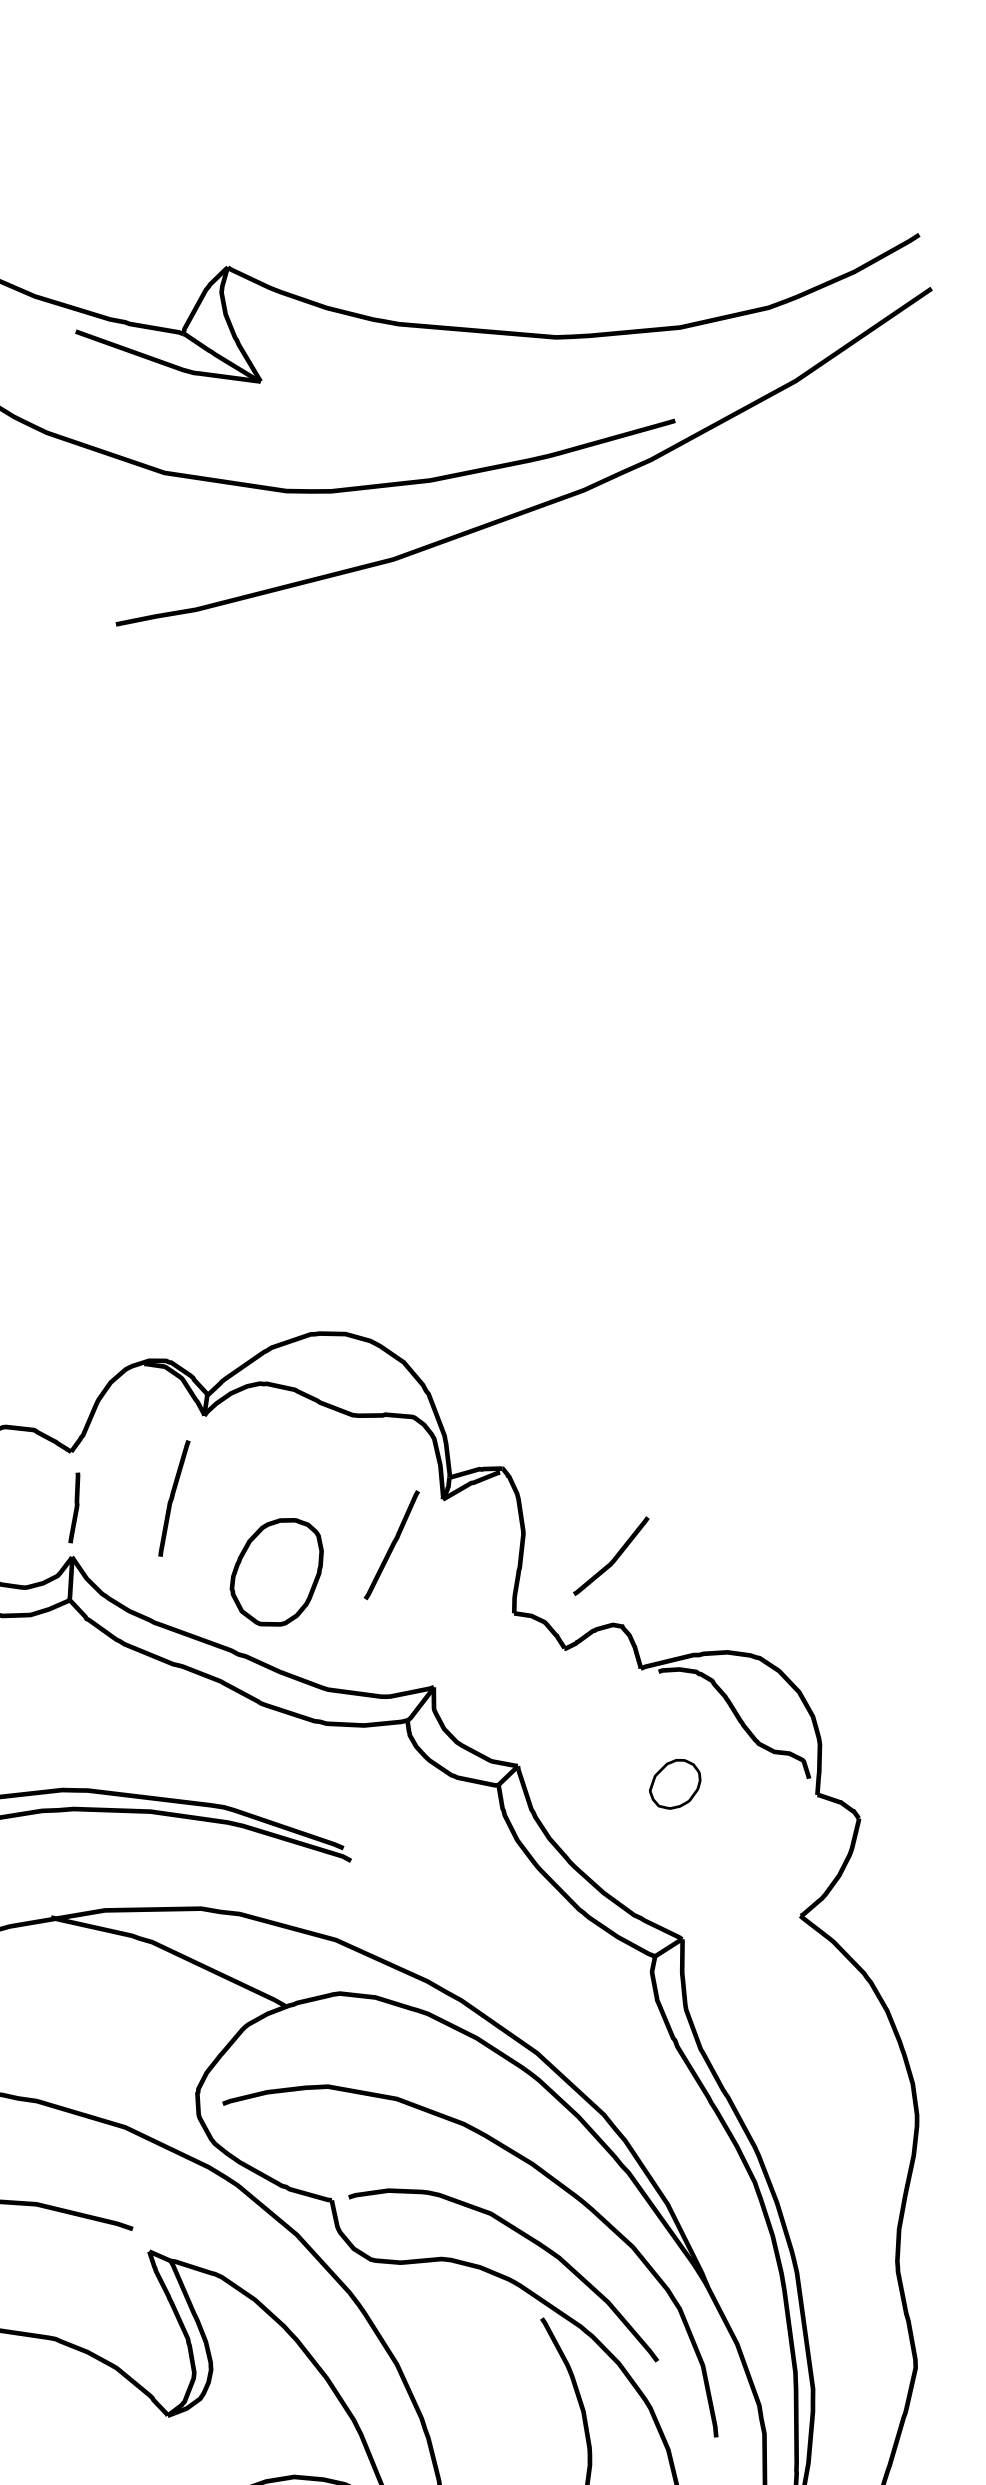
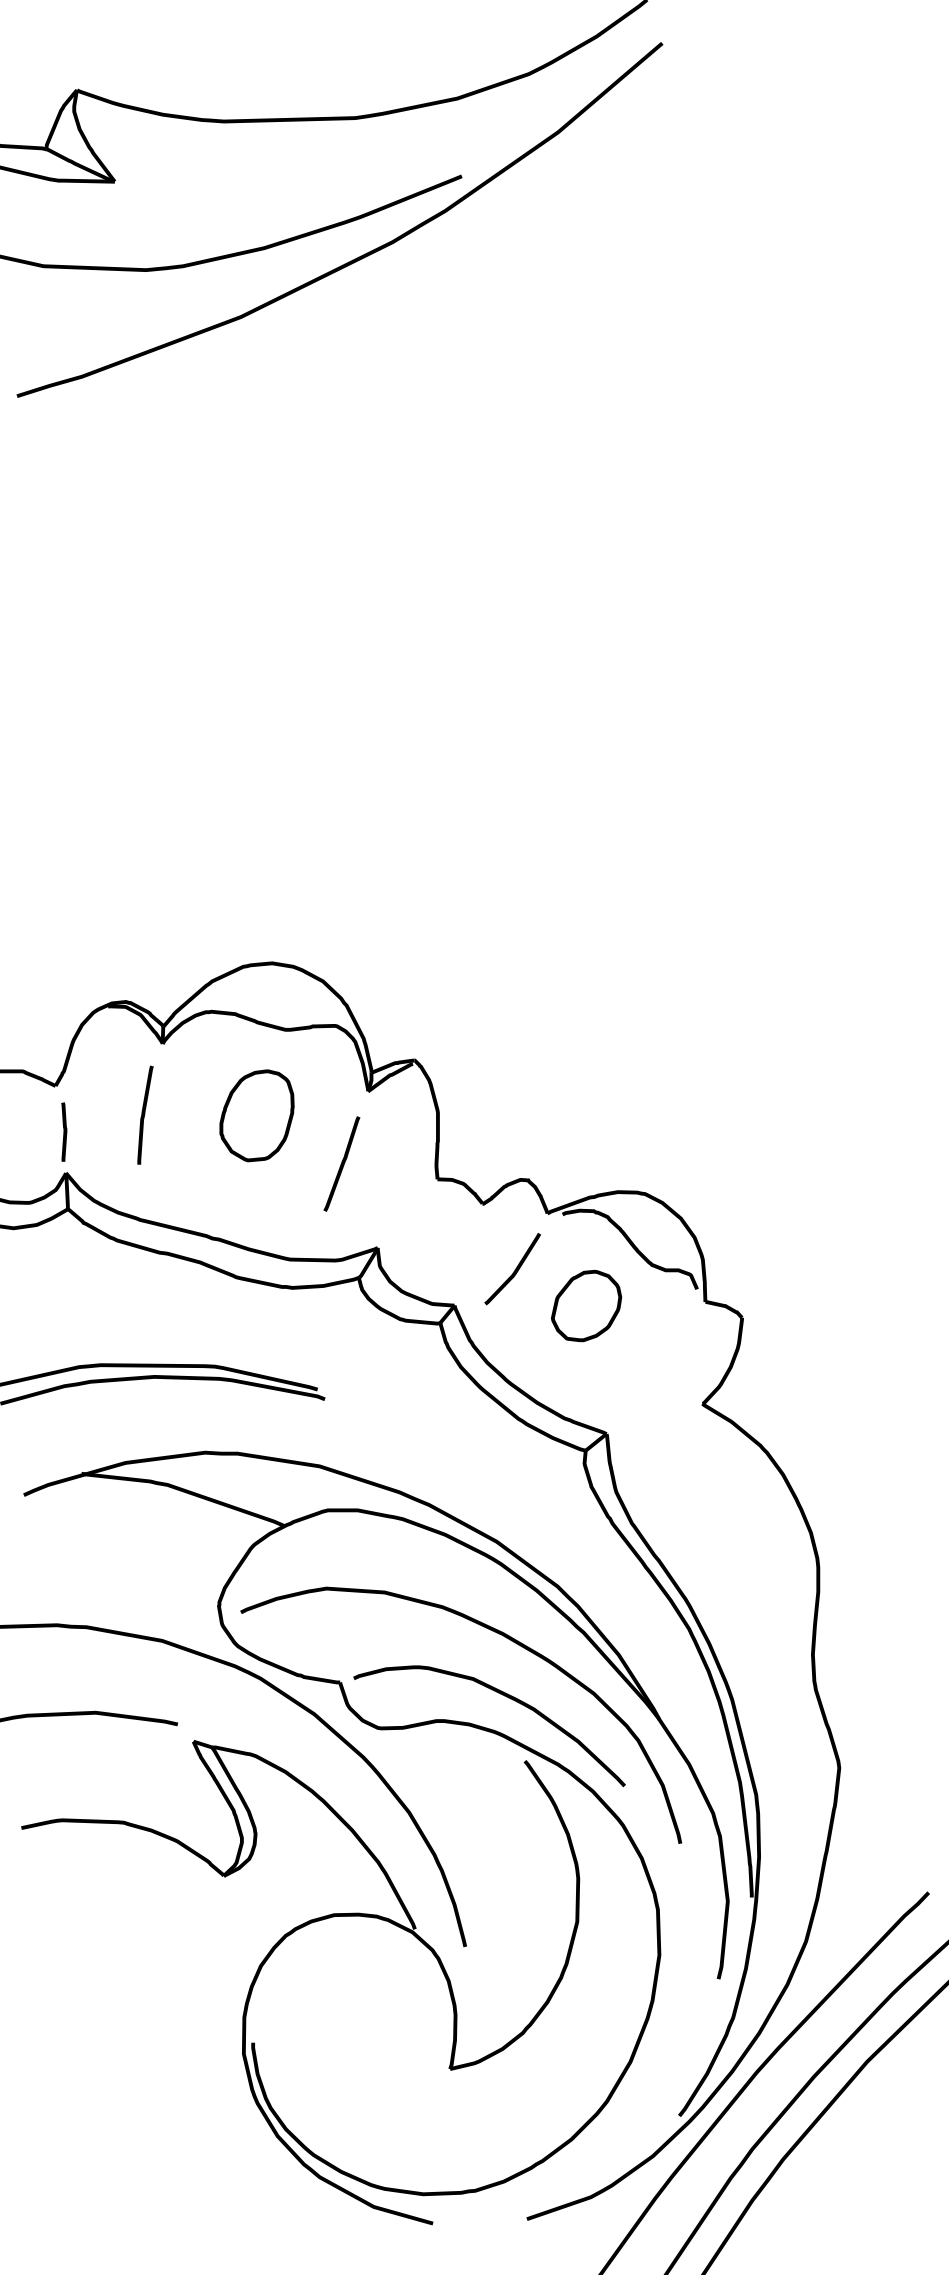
curve: (391, 1544) -> (341, 1163), moved
curve: (613, 1558) -> (514, 1270), moved
part: (276, 1571) -> (256, 1115), moved
part: (675, 1784) -> (586, 1306), size x1.67

